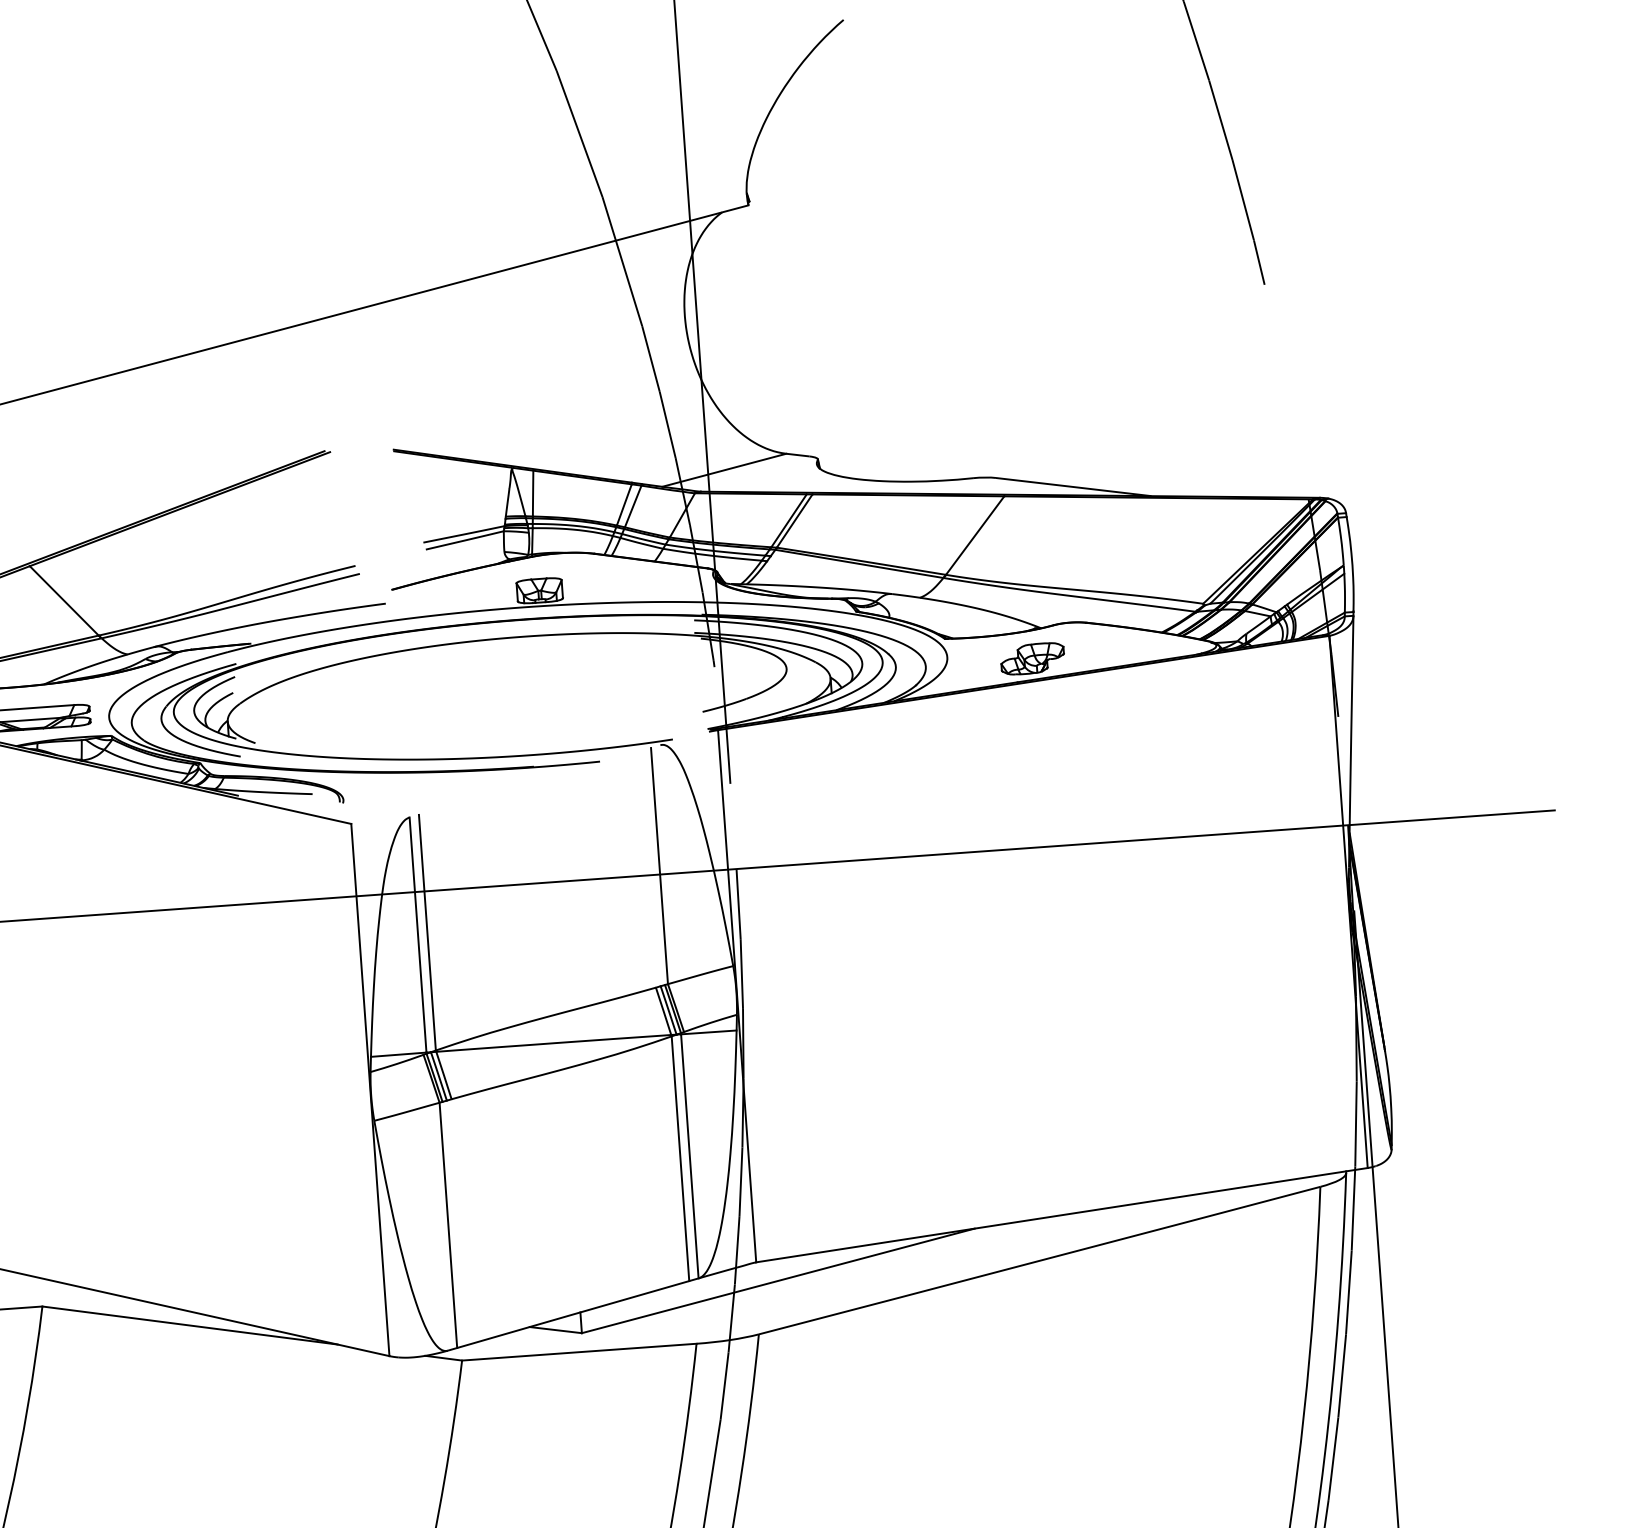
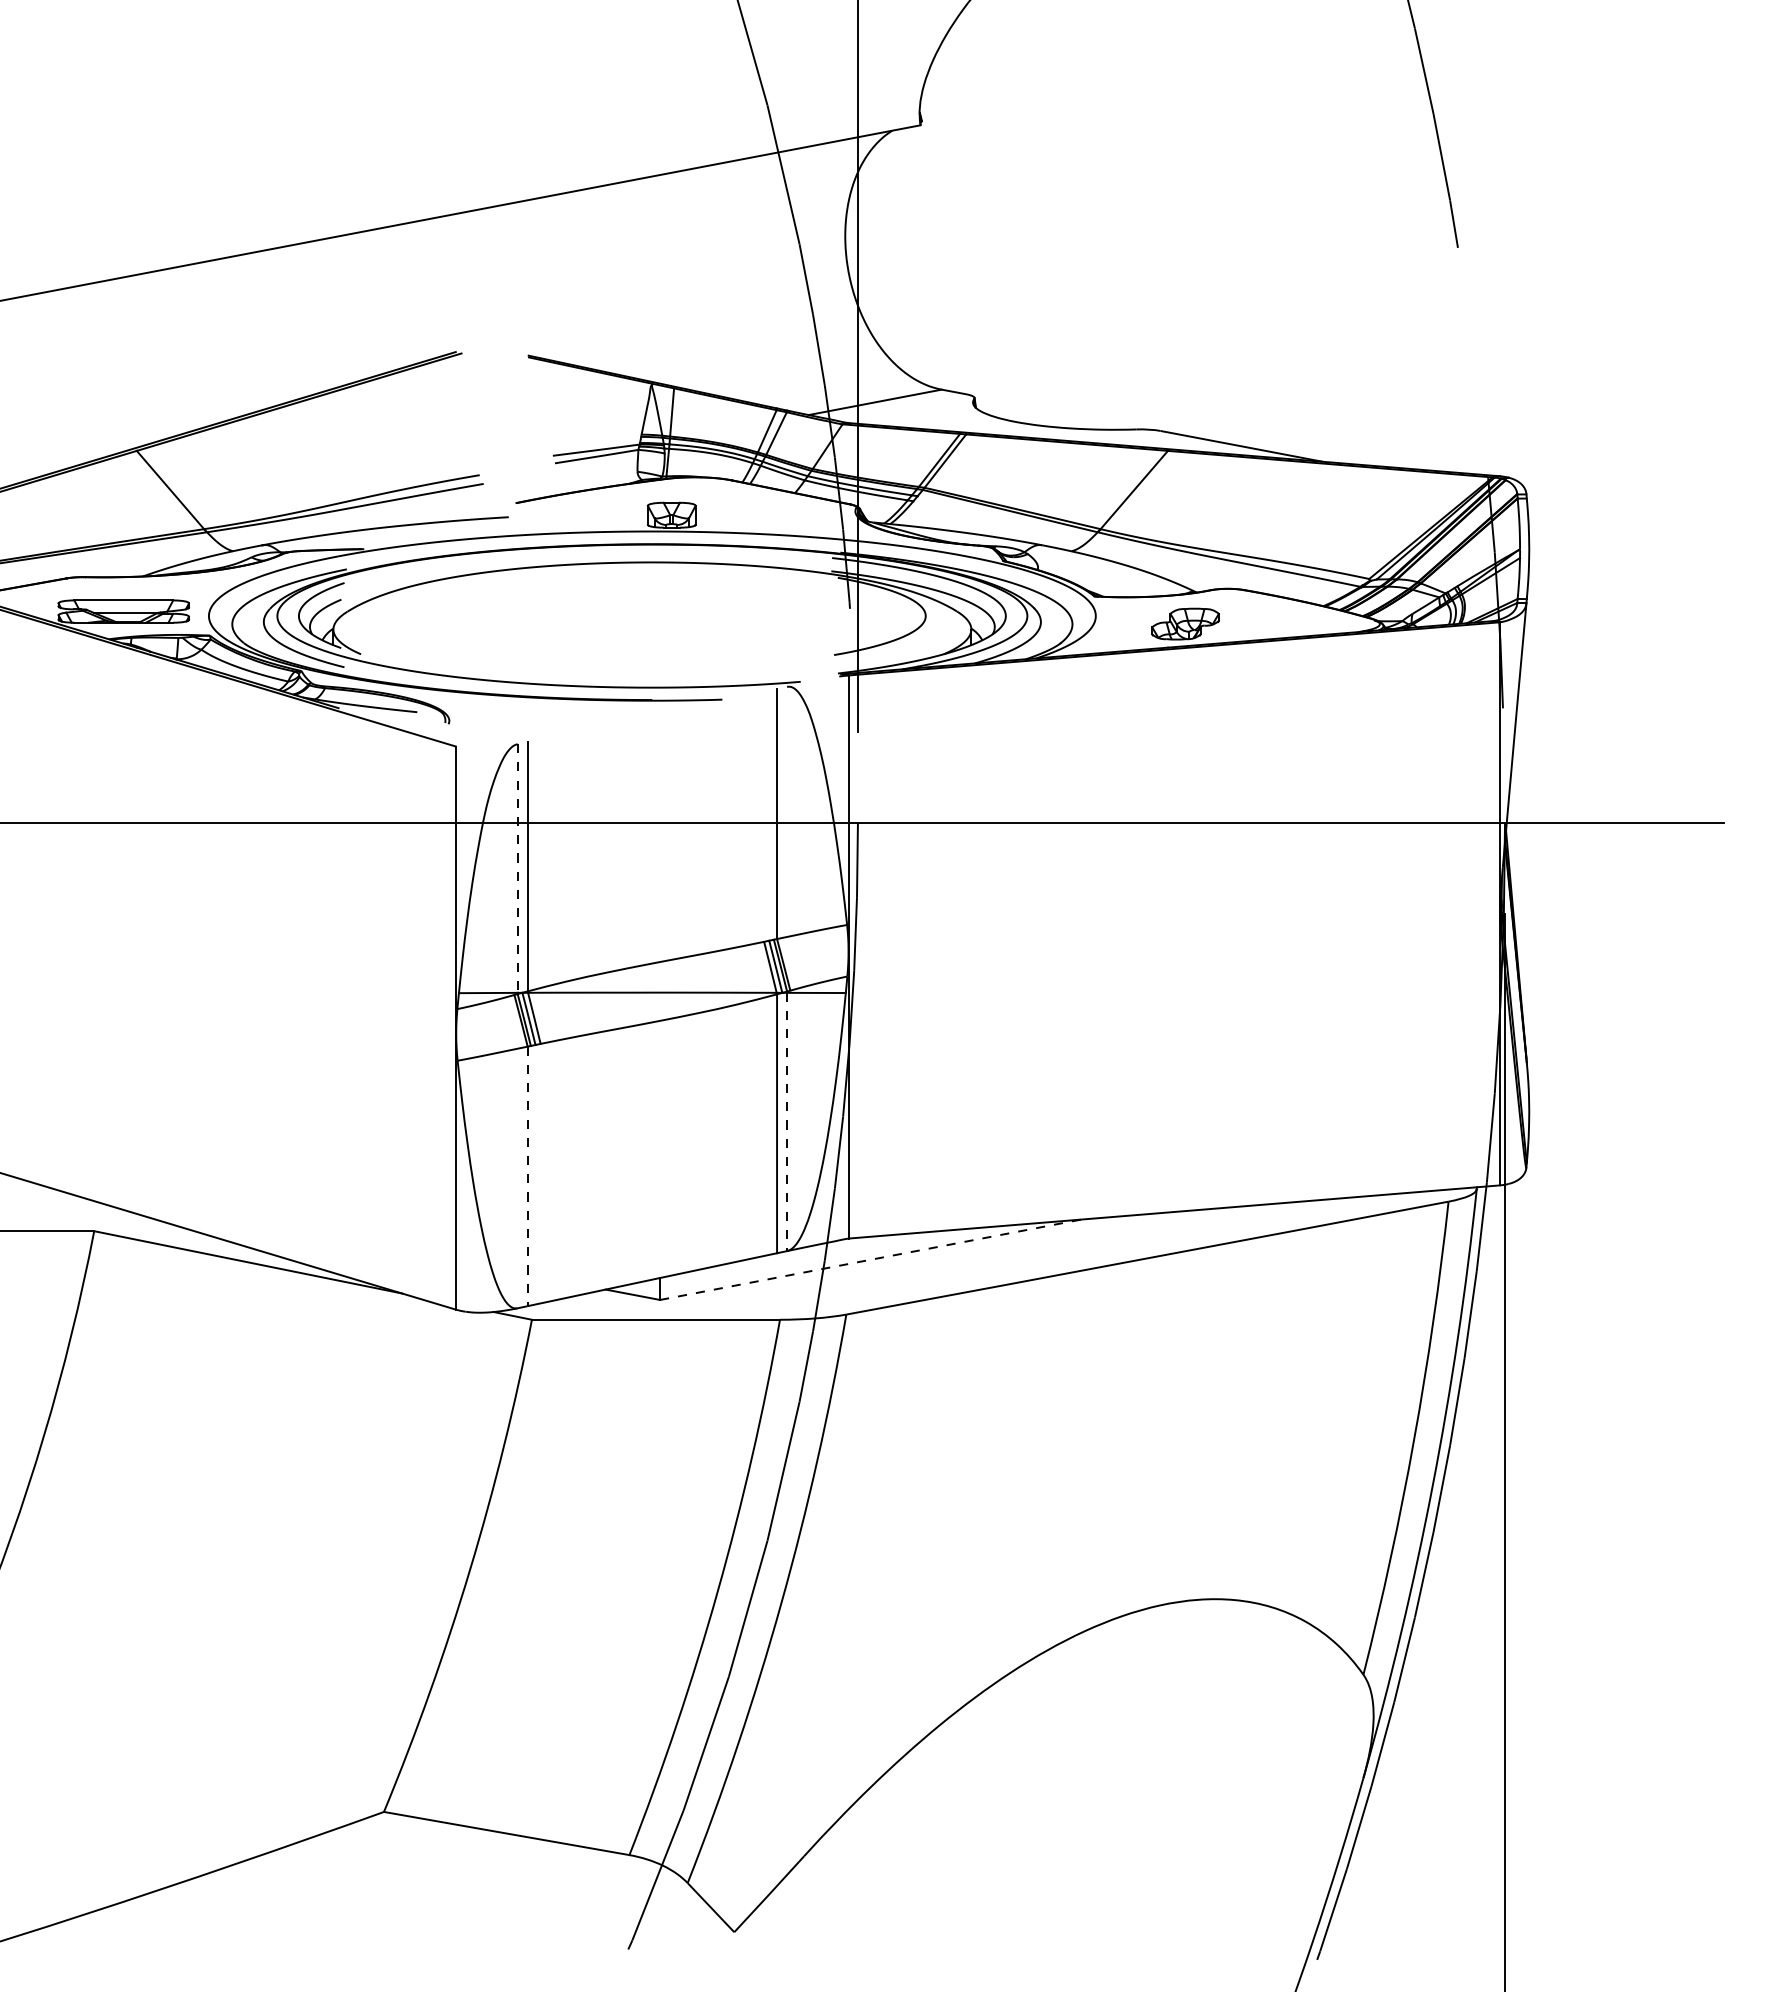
line: (417, 935) -> (517, 868), solid -> dashed
line: (690, 1156) -> (787, 1122), solid -> dashed
line: (448, 1225) -> (527, 1176), solid -> dashed
line: (778, 1280) -> (871, 1259), solid -> dashed

